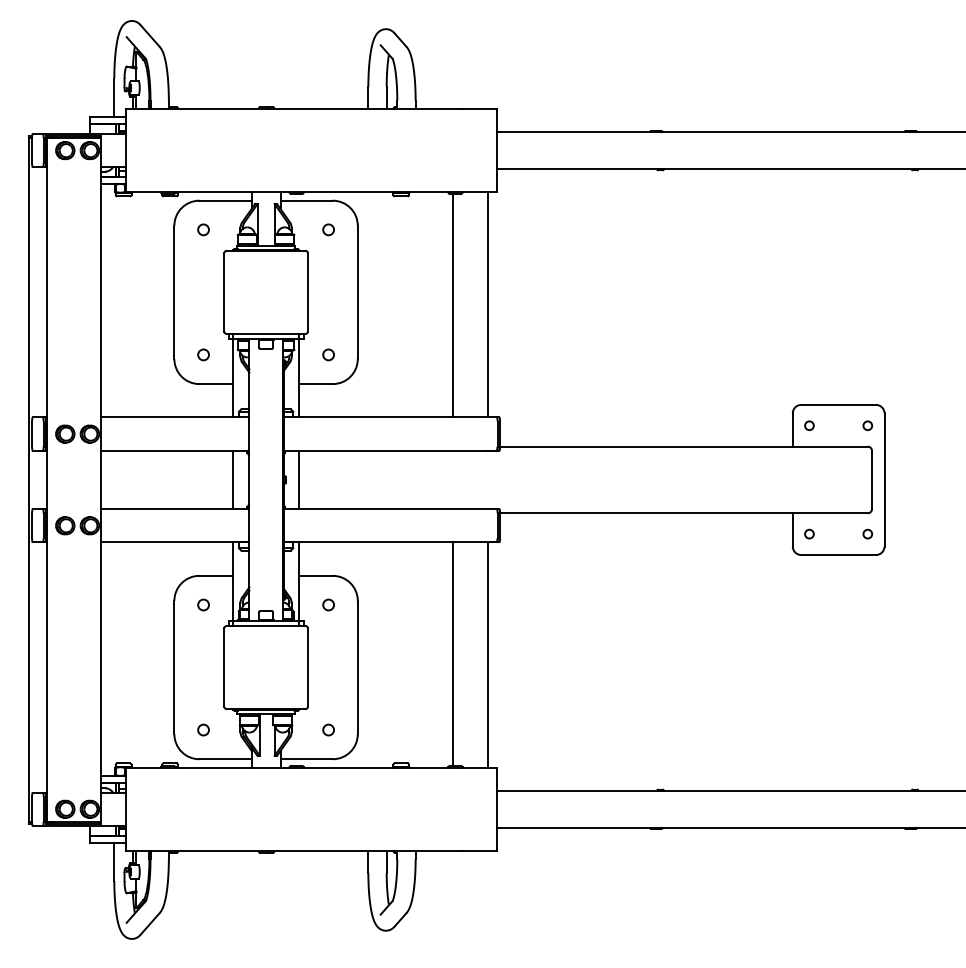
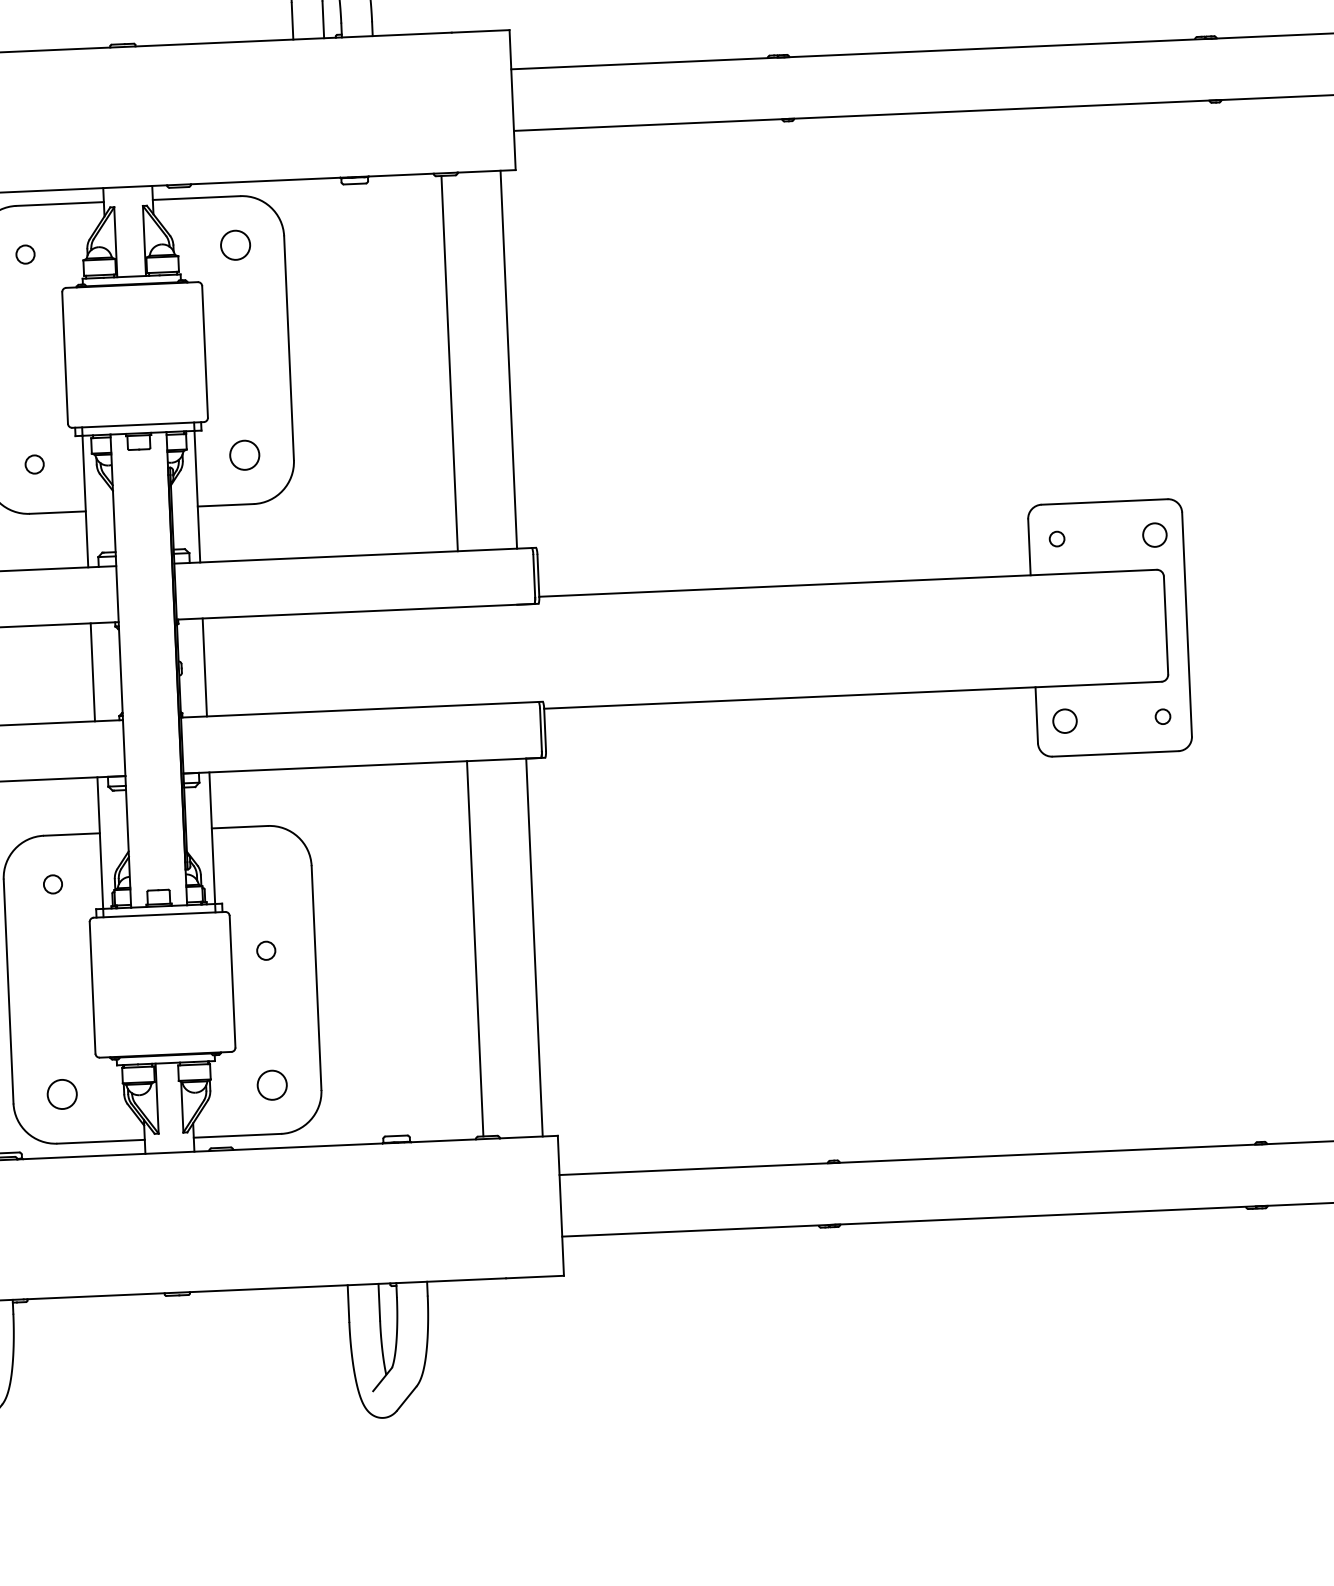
circle: (328, 229) -> (235, 244), size x1.6
circle: (328, 354) -> (244, 454), size x1.6
circle: (867, 425) -> (1154, 534), size x1.6
circle: (809, 533) -> (1065, 719), size x1.6
circle: (328, 604) -> (266, 949), moved
circle: (203, 729) -> (62, 1093), size x1.6
circle: (328, 729) -> (271, 1084), size x1.6

